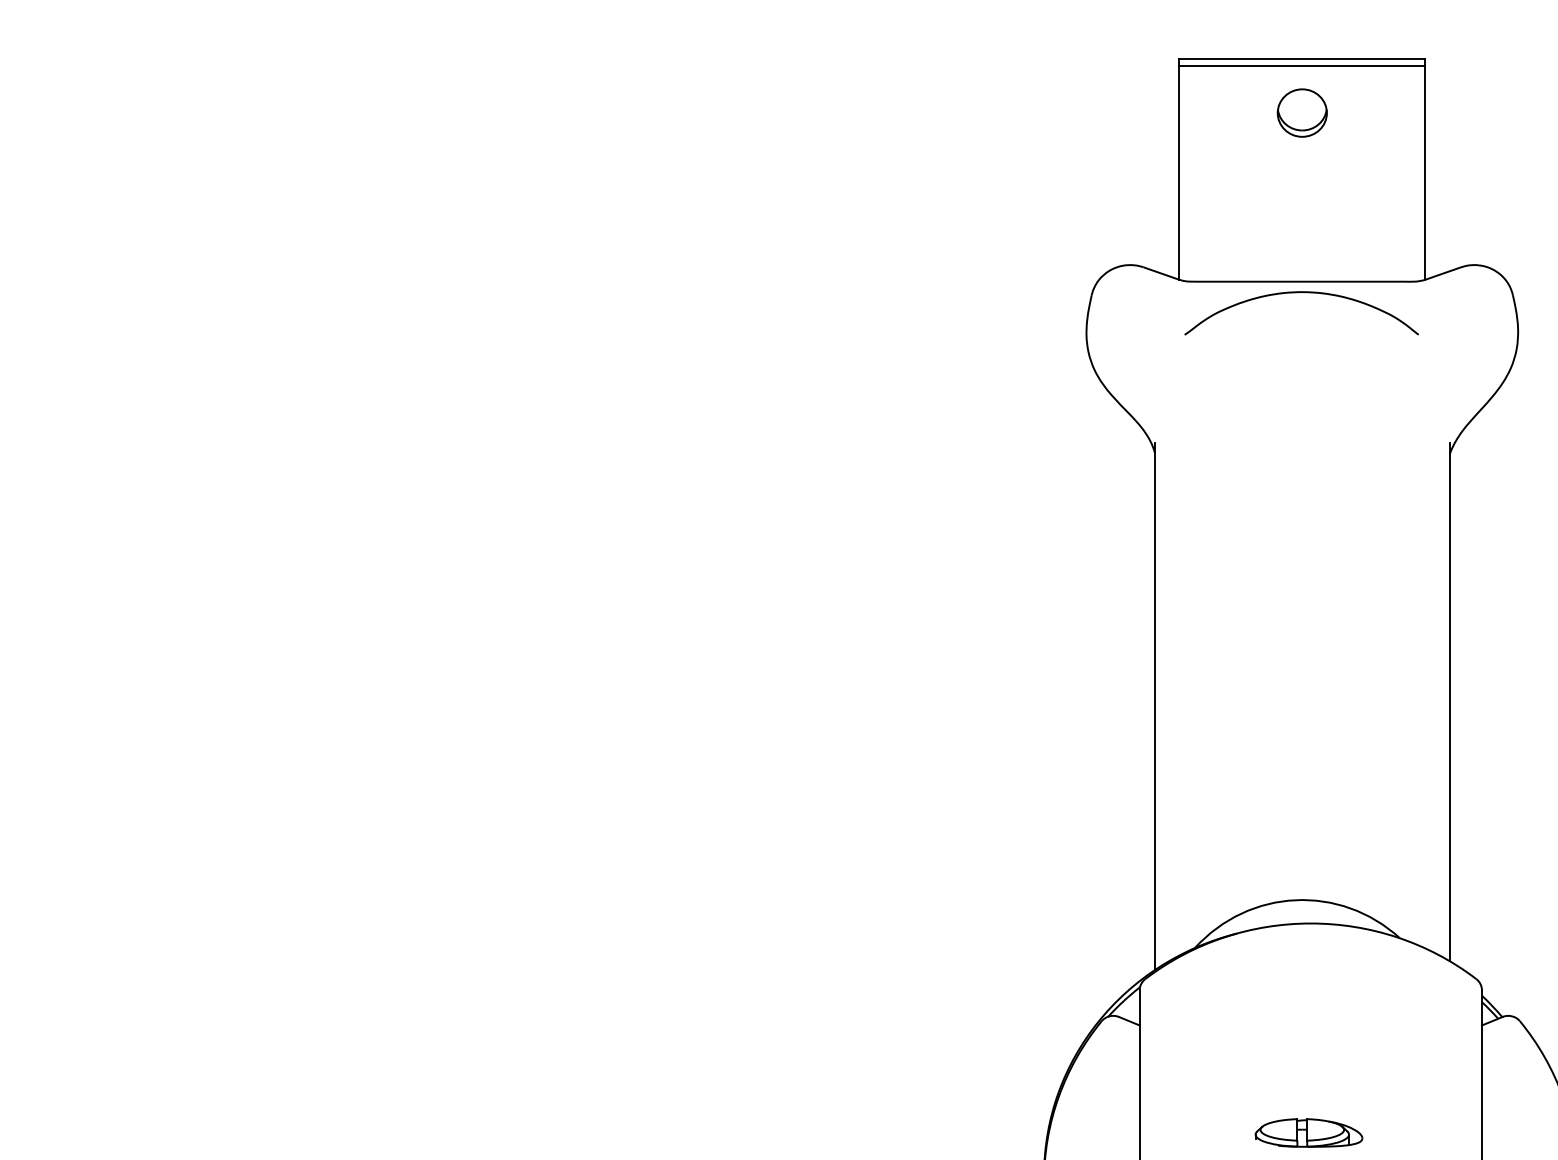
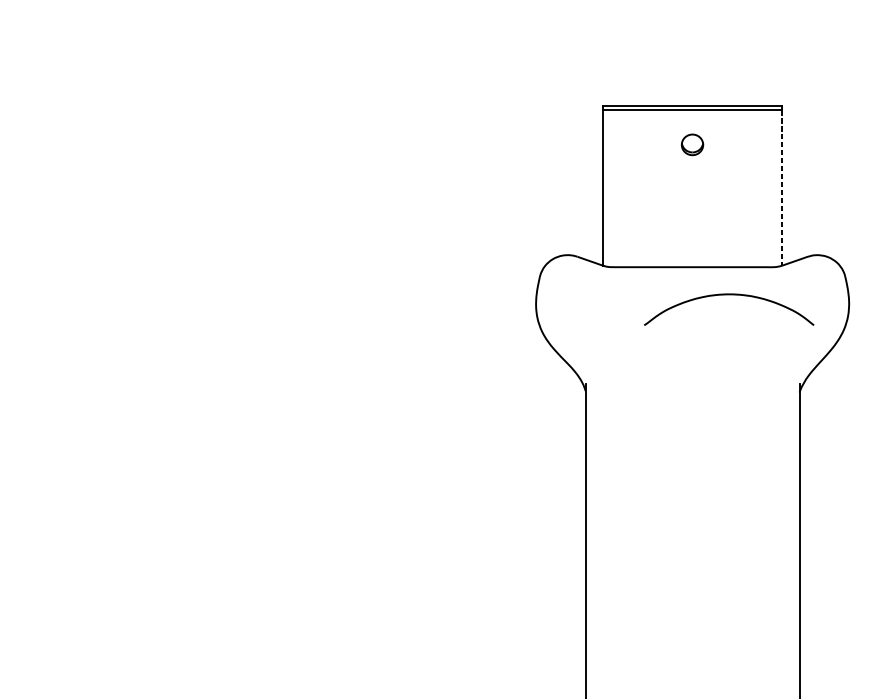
part: (1301, 112) -> (692, 144), size x0.6
line: (1425, 173) -> (781, 188), solid -> dashed
curve: (1297, 293) -> (726, 295), moved

